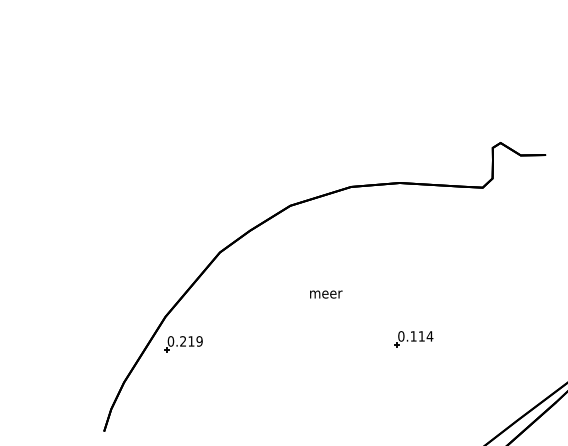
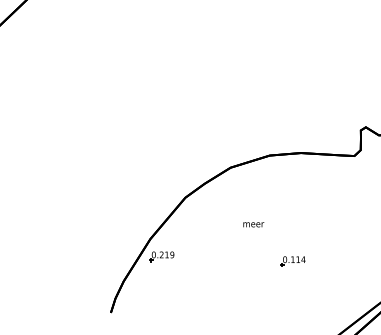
part: (412, 339) -> (292, 261), moved

